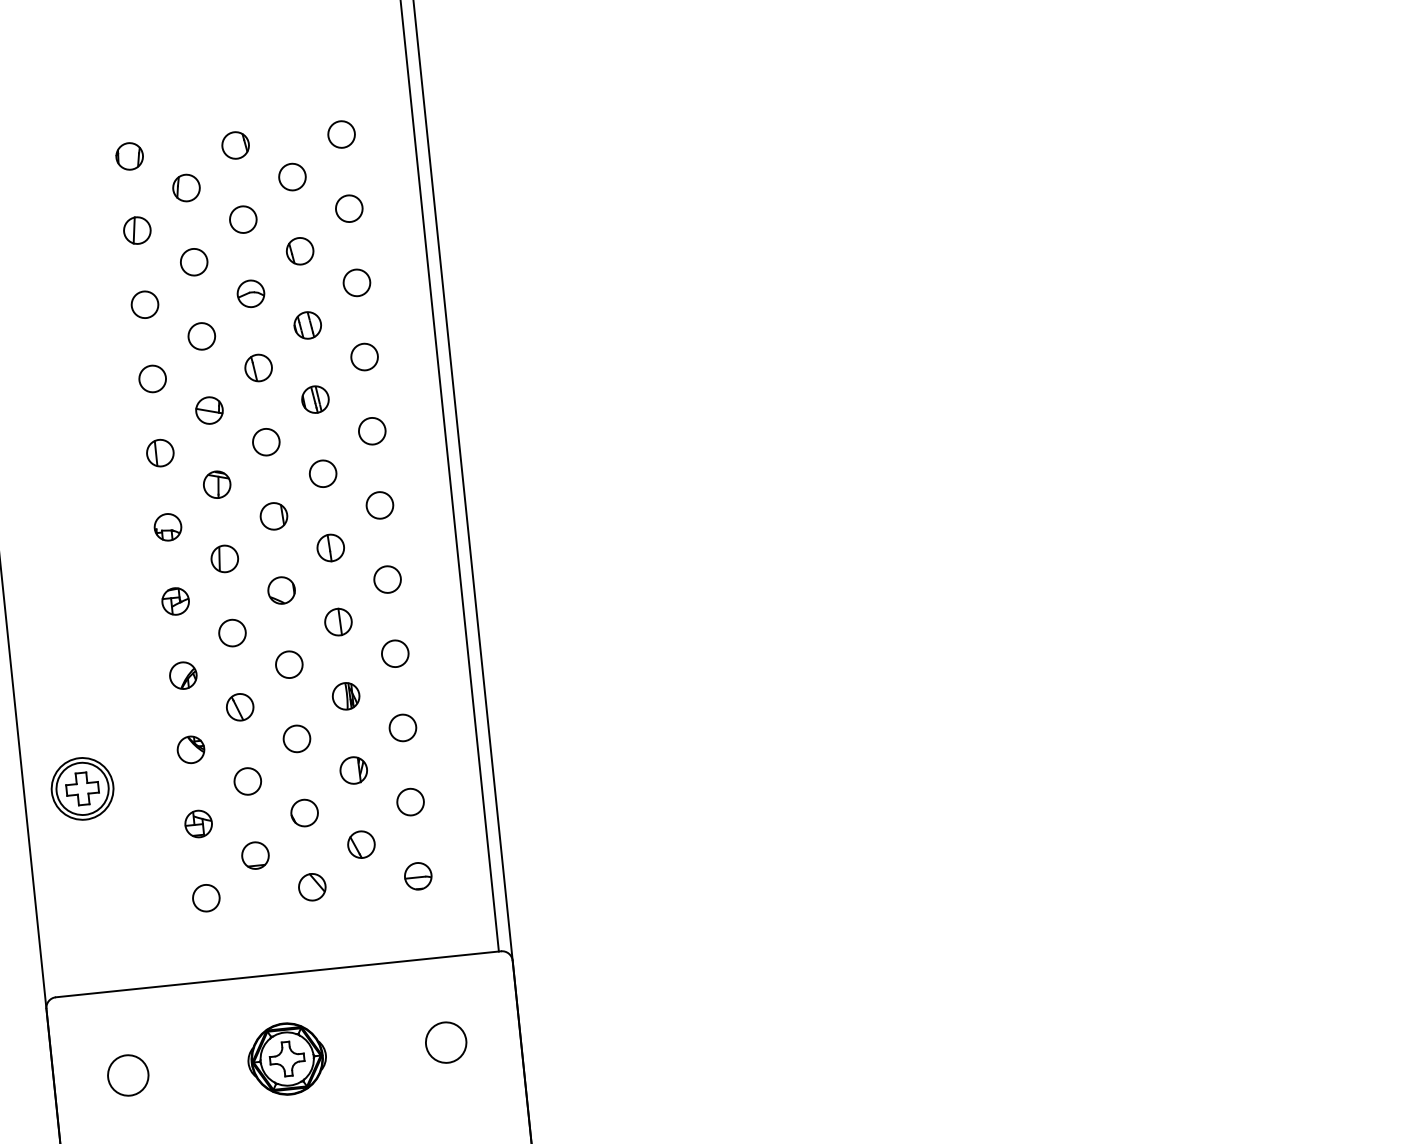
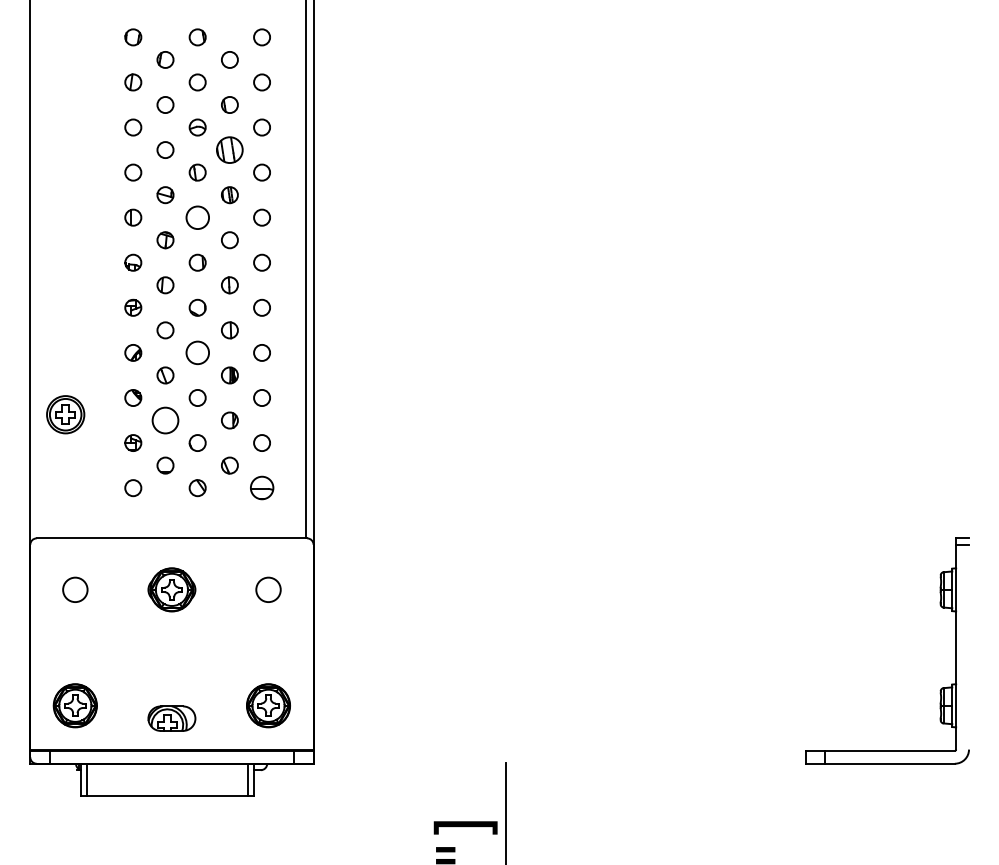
part: (307, 324) -> (229, 149), size x1.6
circle: (265, 441) -> (197, 217), size x1.4
circle: (288, 664) -> (197, 352), size x1.4
circle: (247, 781) -> (165, 420), size x1.6
part: (417, 876) -> (261, 488), size x1.4

